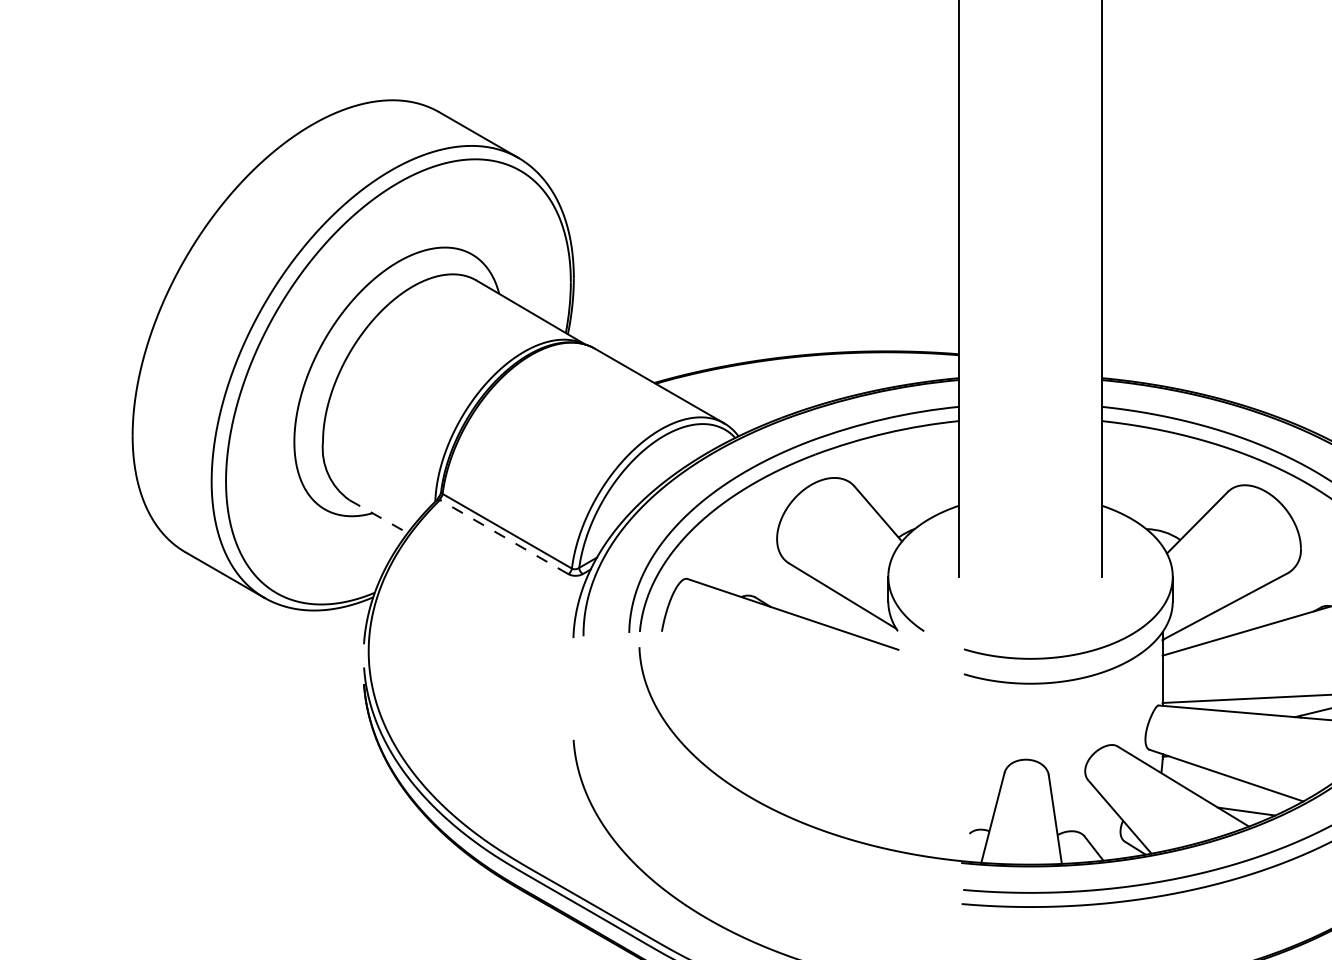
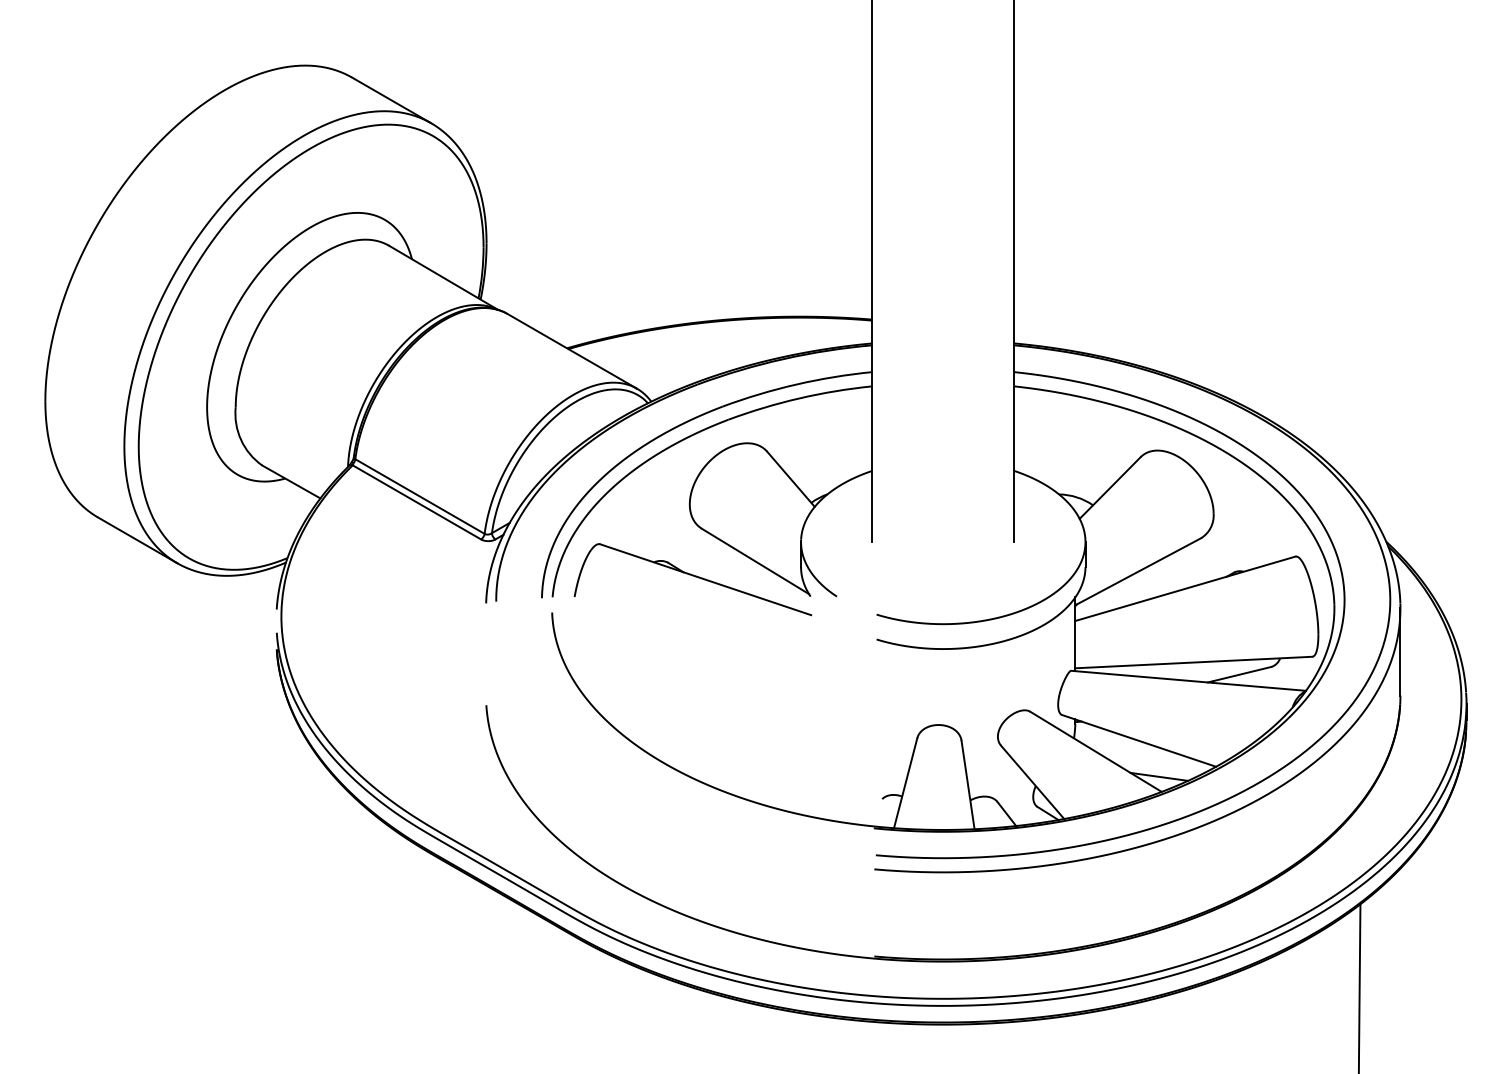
line: (378, 517) -> (291, 482), dashed -> solid
line: (503, 537) -> (416, 502), dashed -> solid

